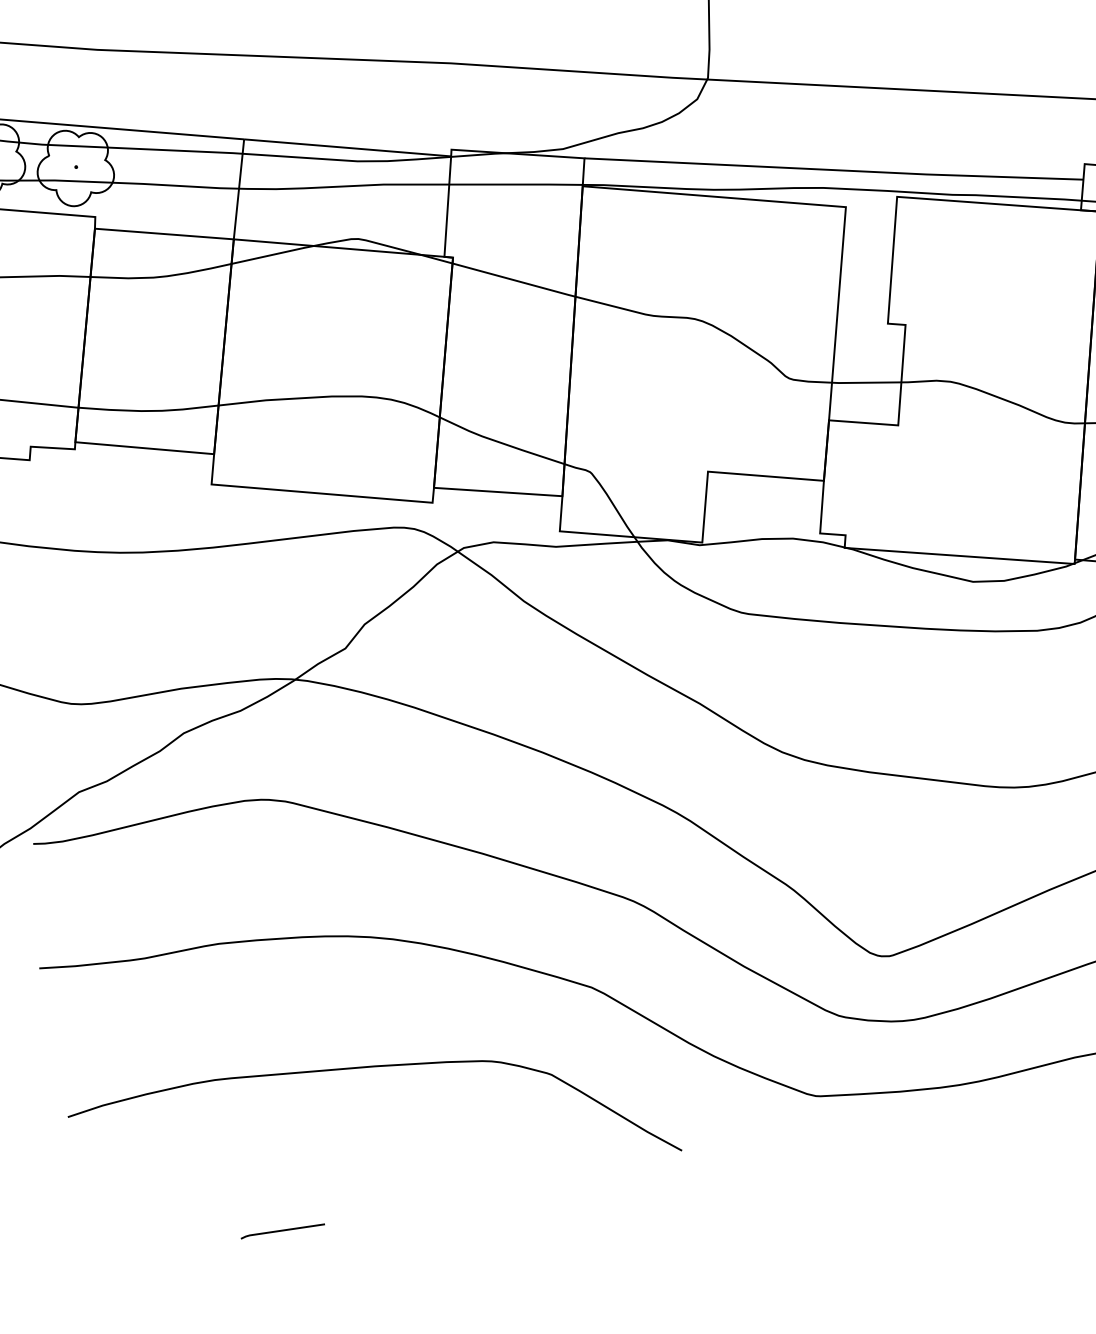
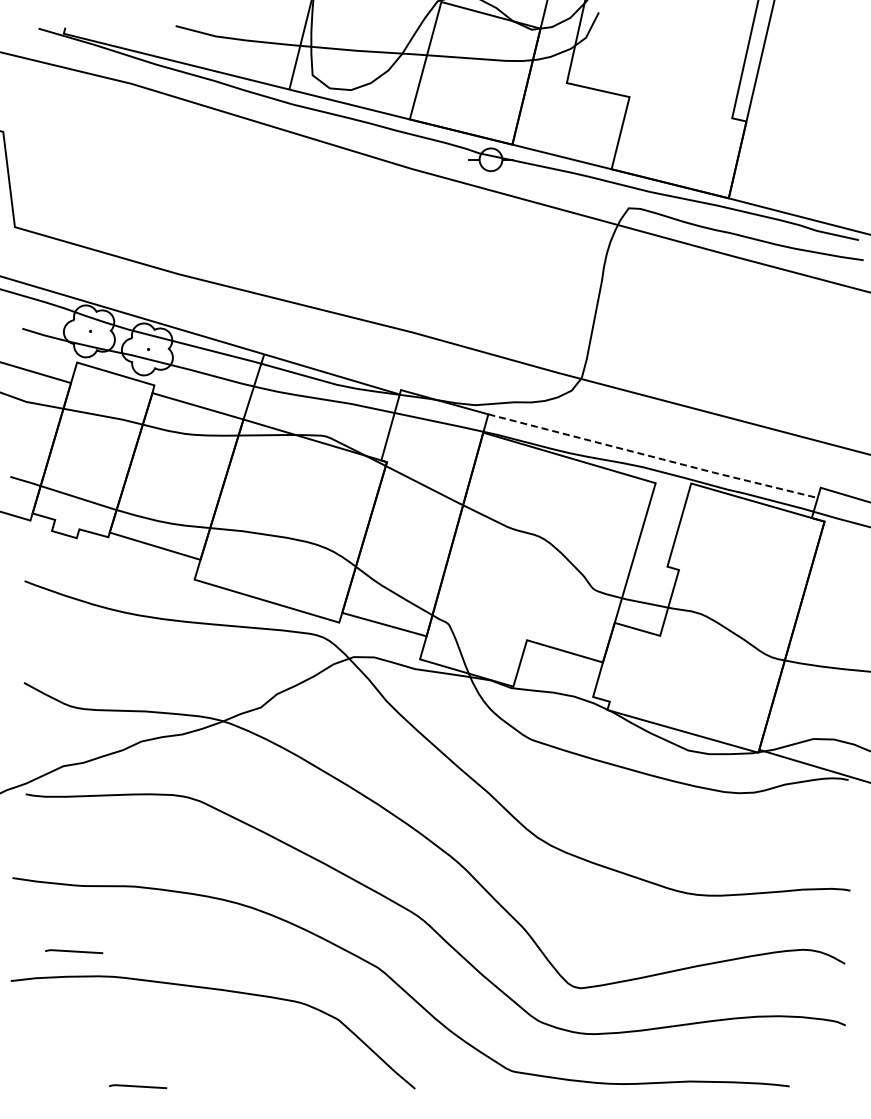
line: (835, 170) -> (653, 457), solid -> dashed
line: (150, 1055) -> (74, 951), added

